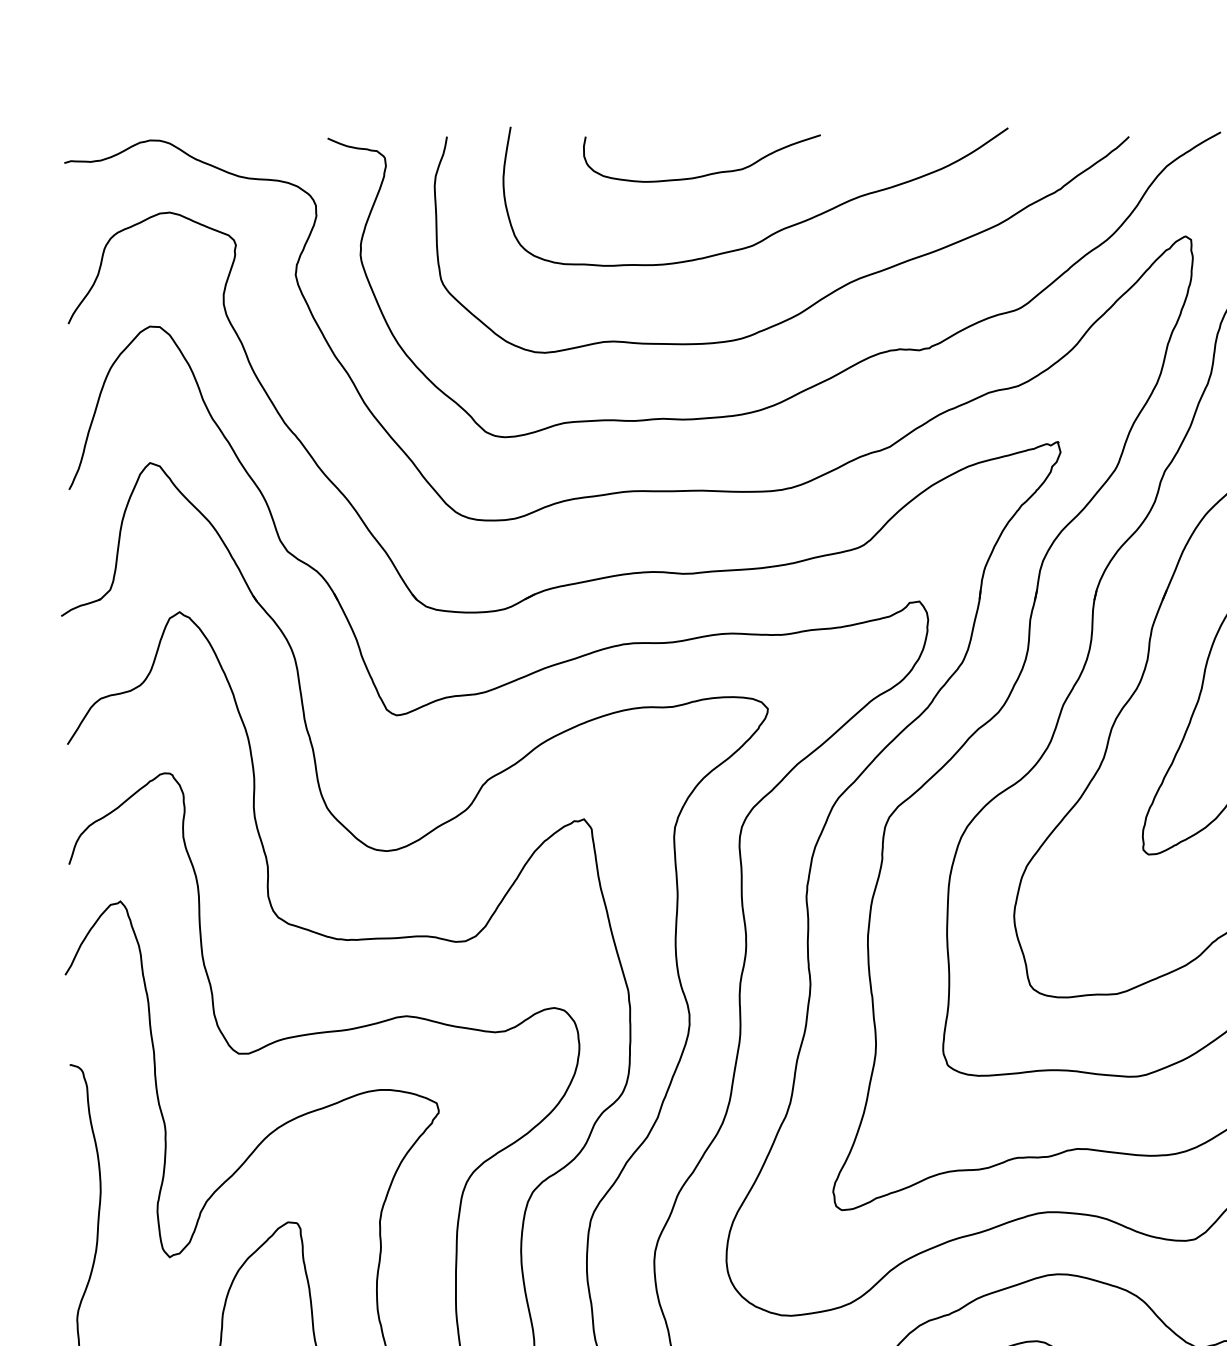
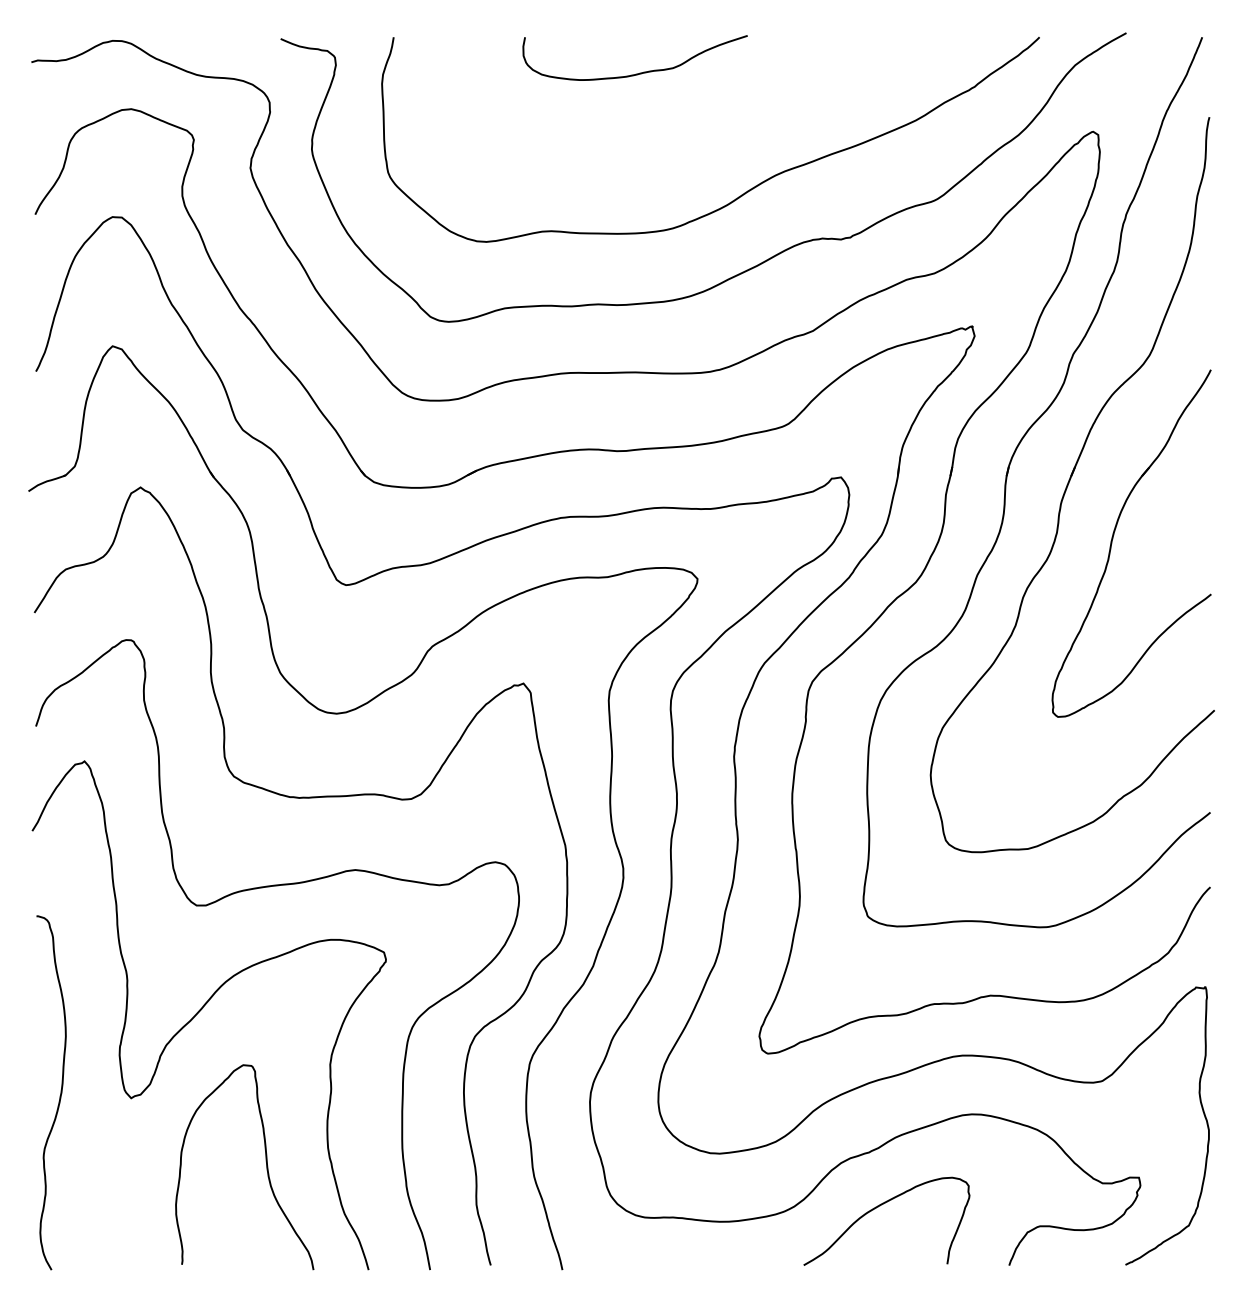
curve: (773, 233) -> (702, 128), removed

